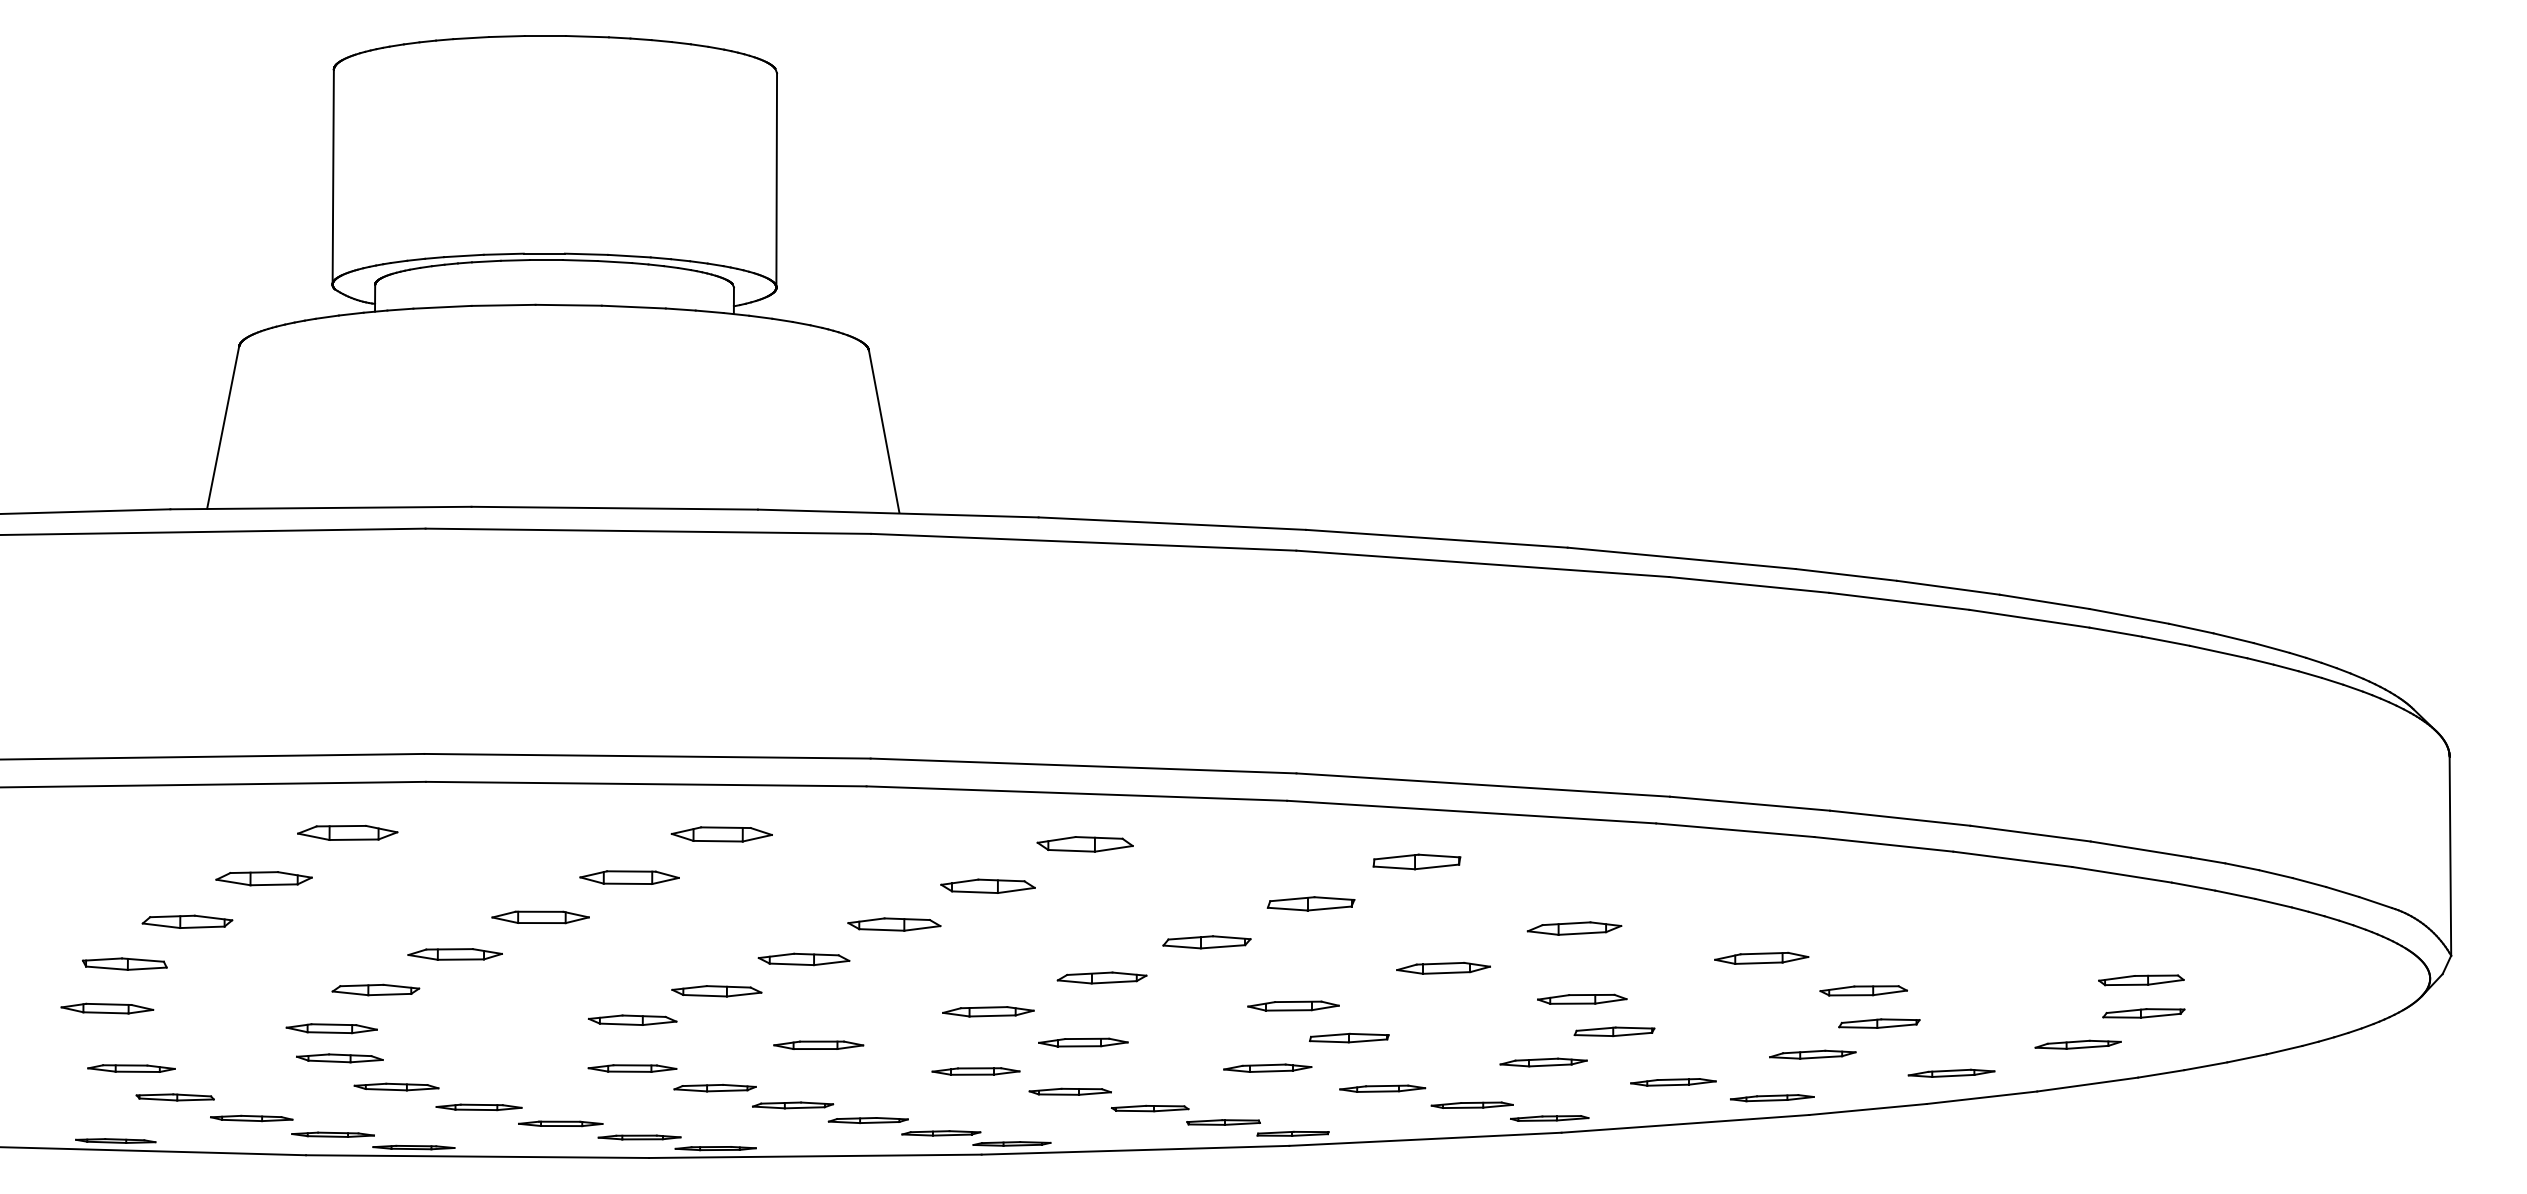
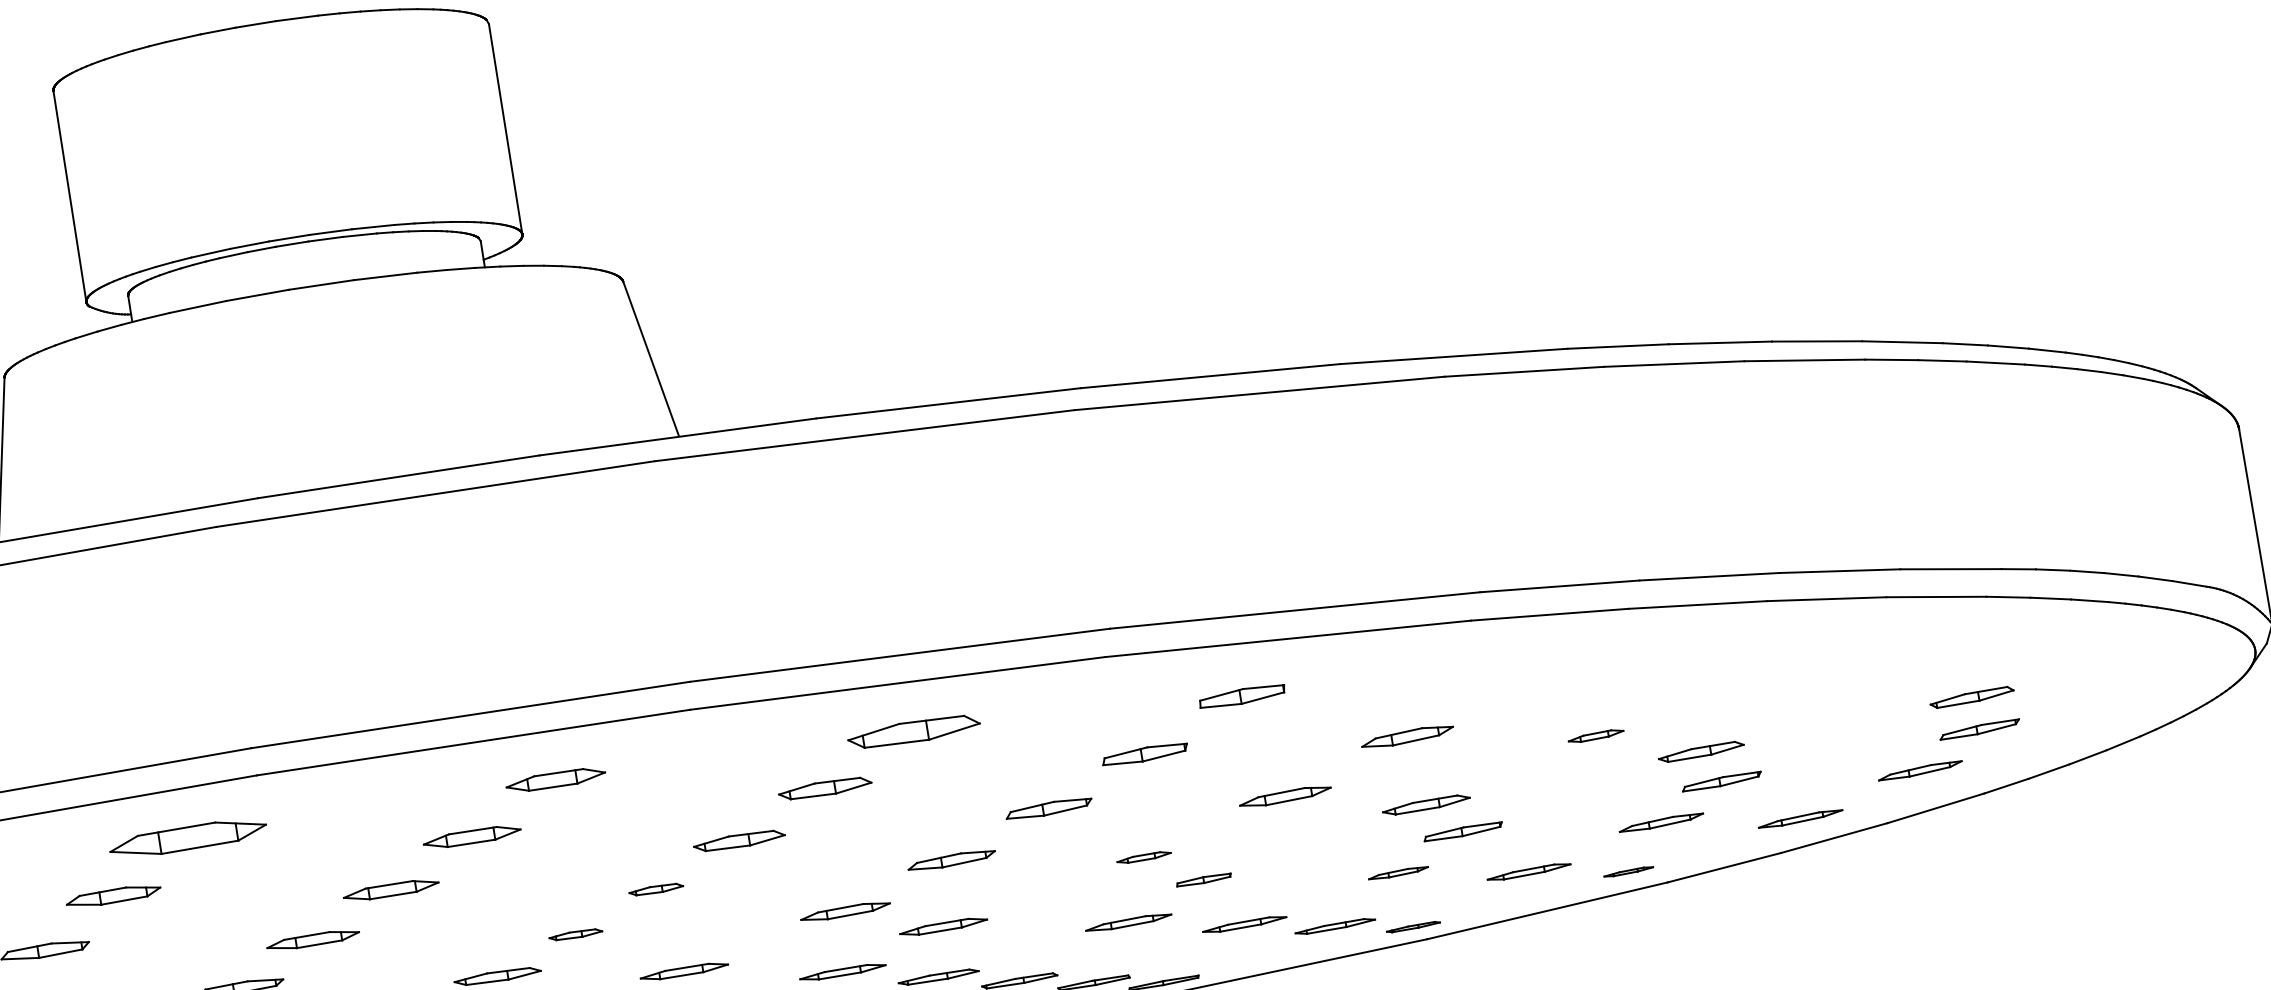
part: (347, 832) -> (188, 837), size x1.6
part: (1084, 844) -> (913, 732), size x1.4
part: (1761, 957) -> (1595, 735), size x0.6
part: (803, 959) -> (655, 889), size x0.6
part: (716, 991) -> (575, 934), size x0.6
part: (1293, 1005) -> (1144, 856), size x0.6
part: (1349, 1037) -> (1204, 879), size x0.7
part: (1543, 1062) -> (1398, 873), size x0.7
part: (1772, 1098) -> (1628, 872), size x0.6
part: (1549, 1118) -> (1413, 927), size x0.7

